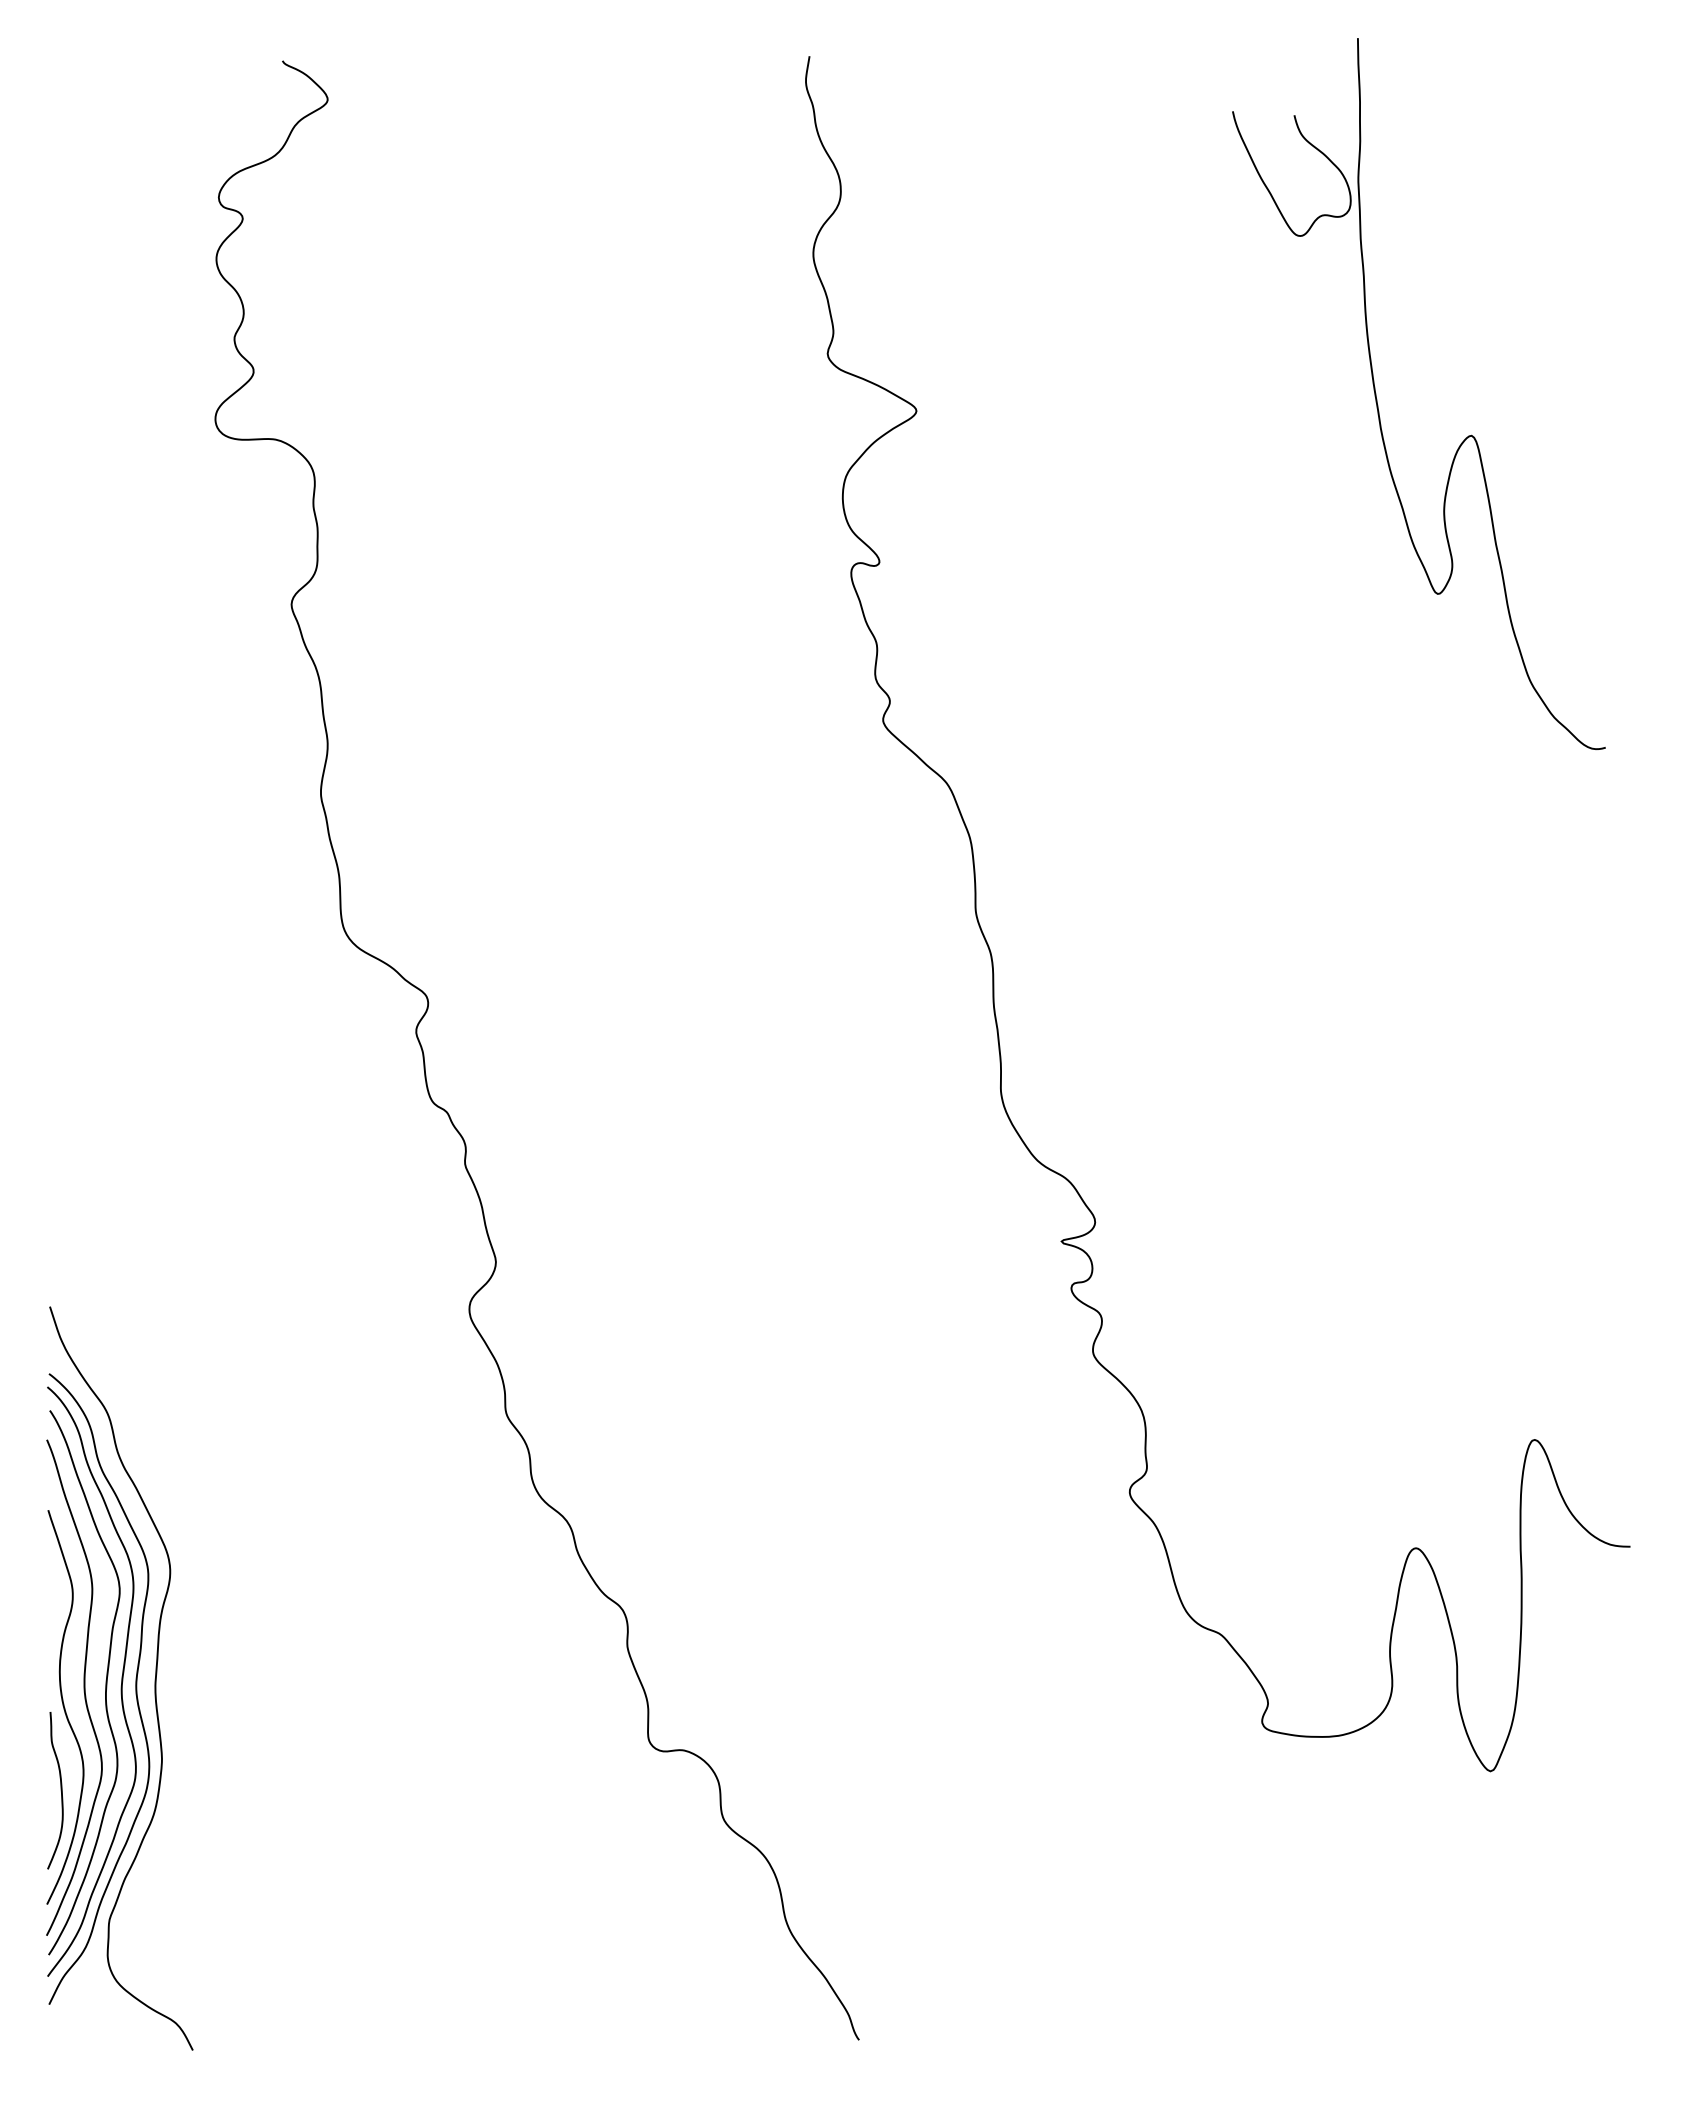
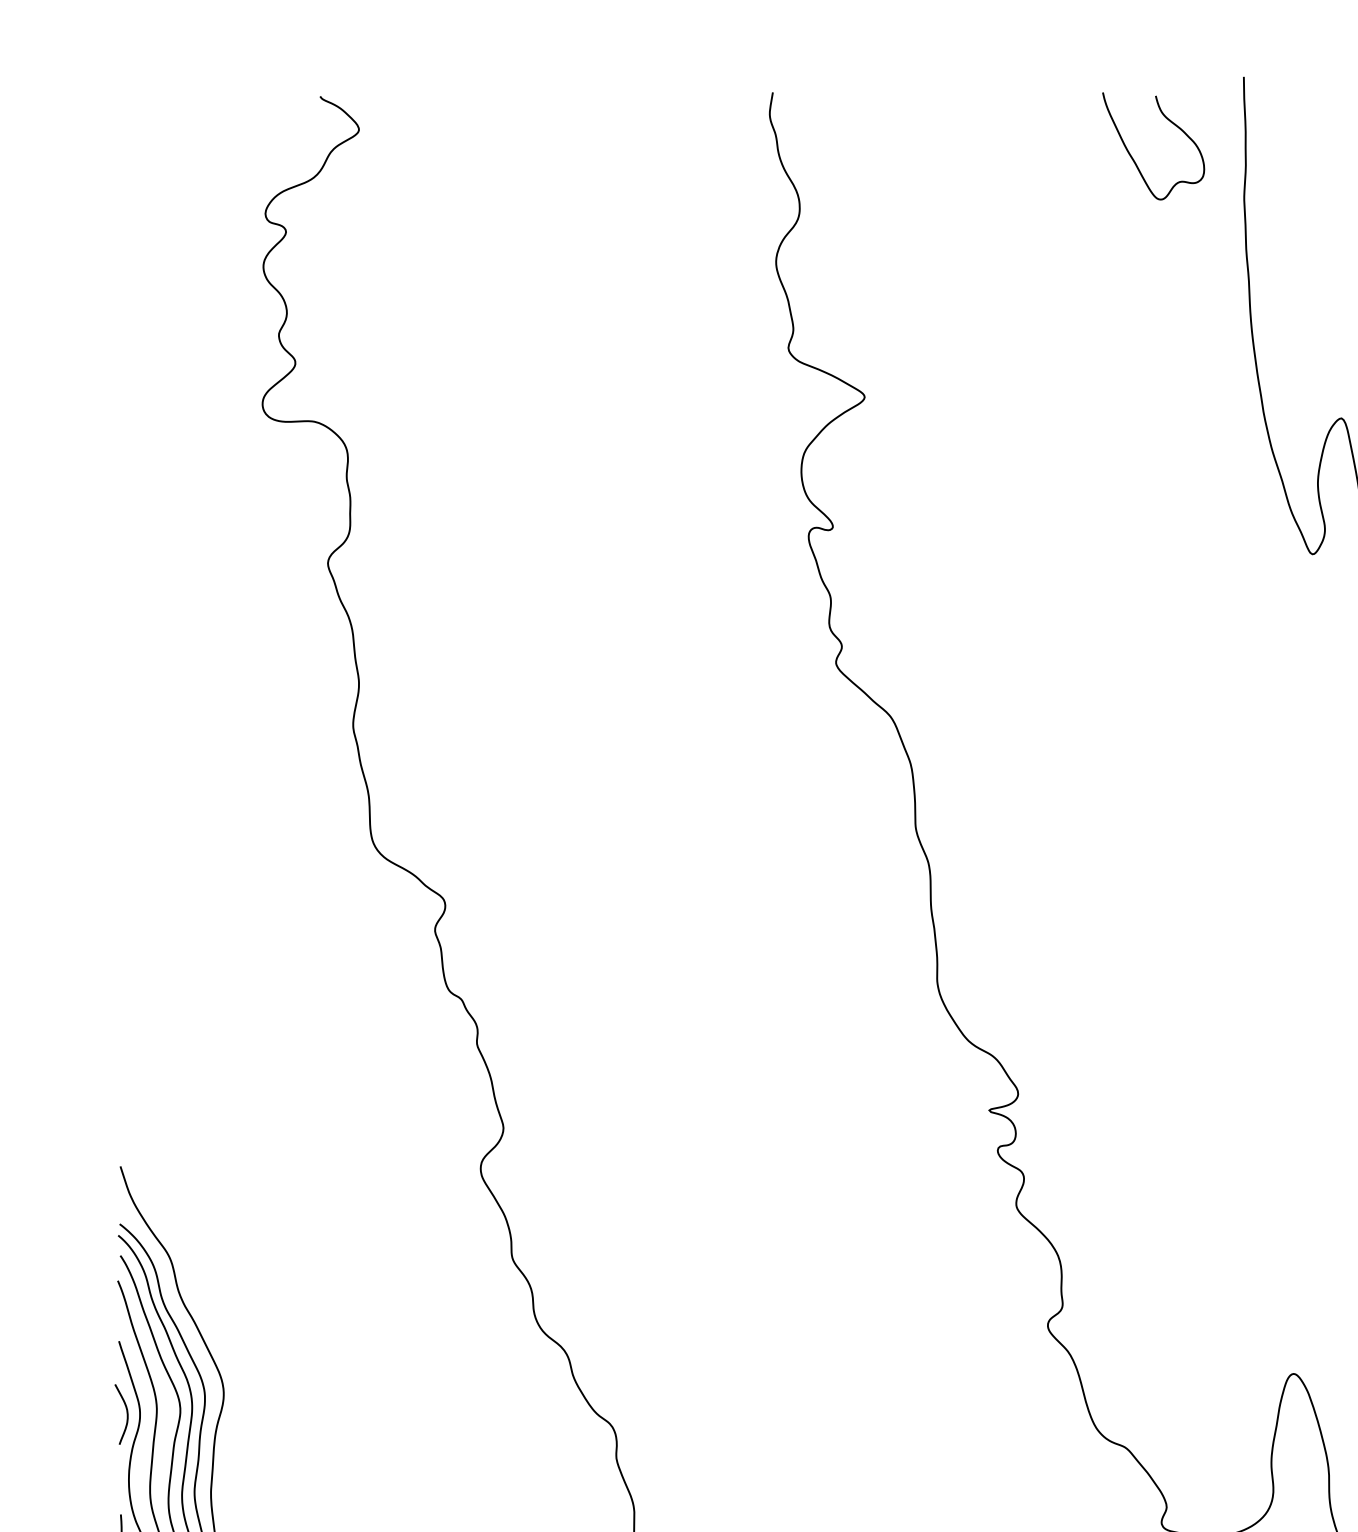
curve: (1267, 186) -> (1132, 157), moved
curve: (57, 1595) -> (126, 1414), added

